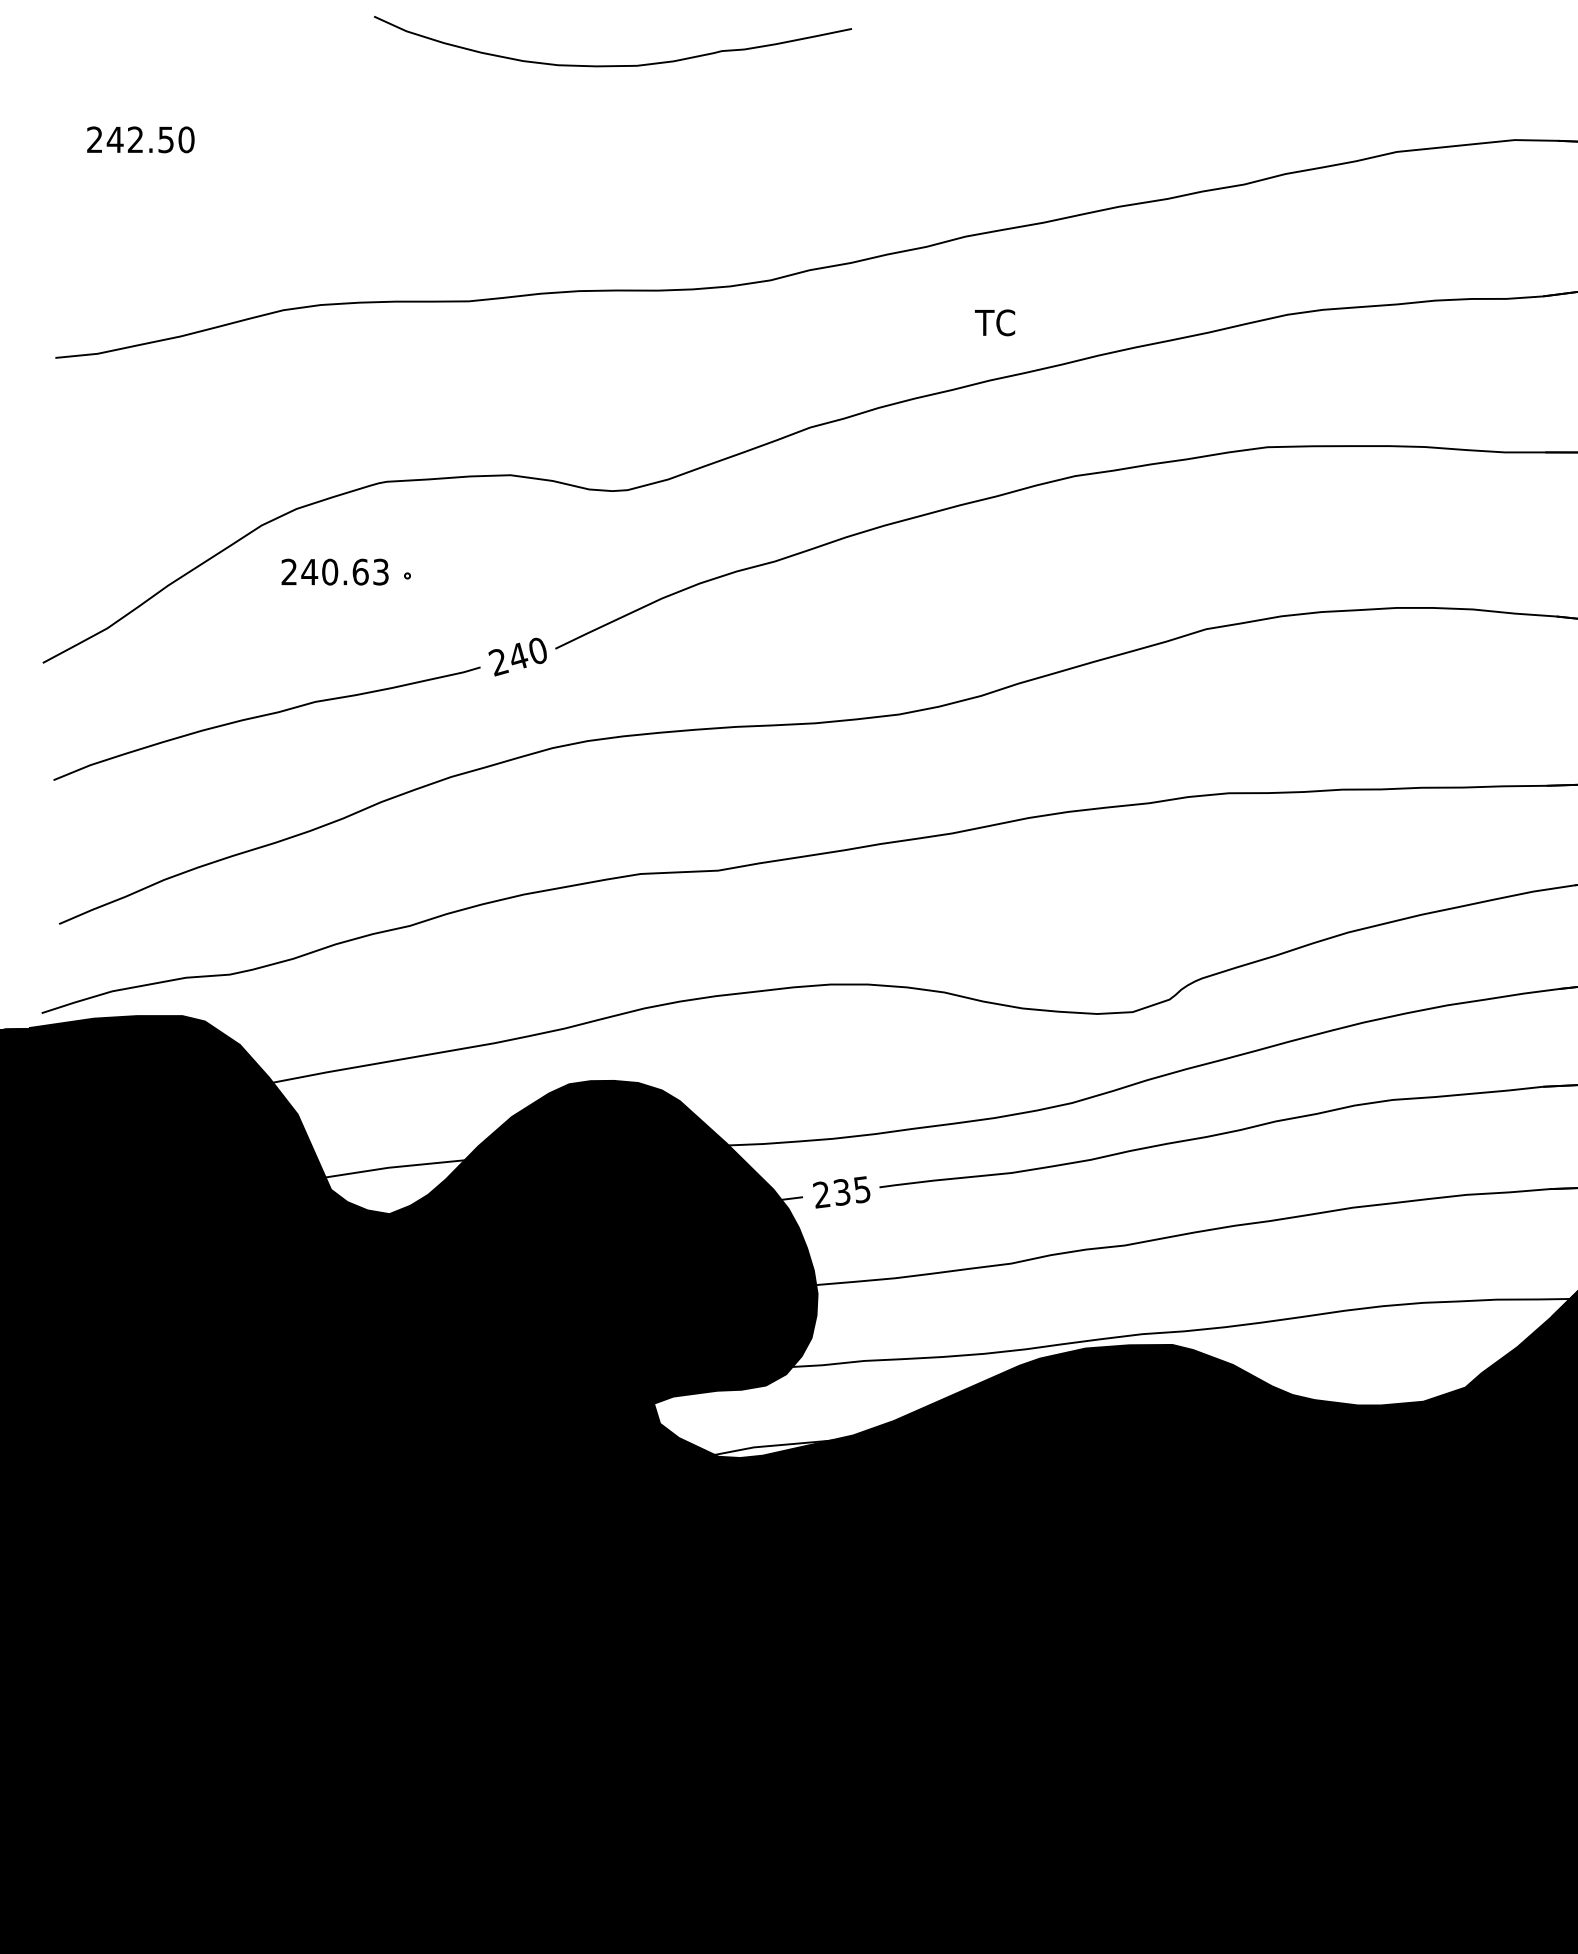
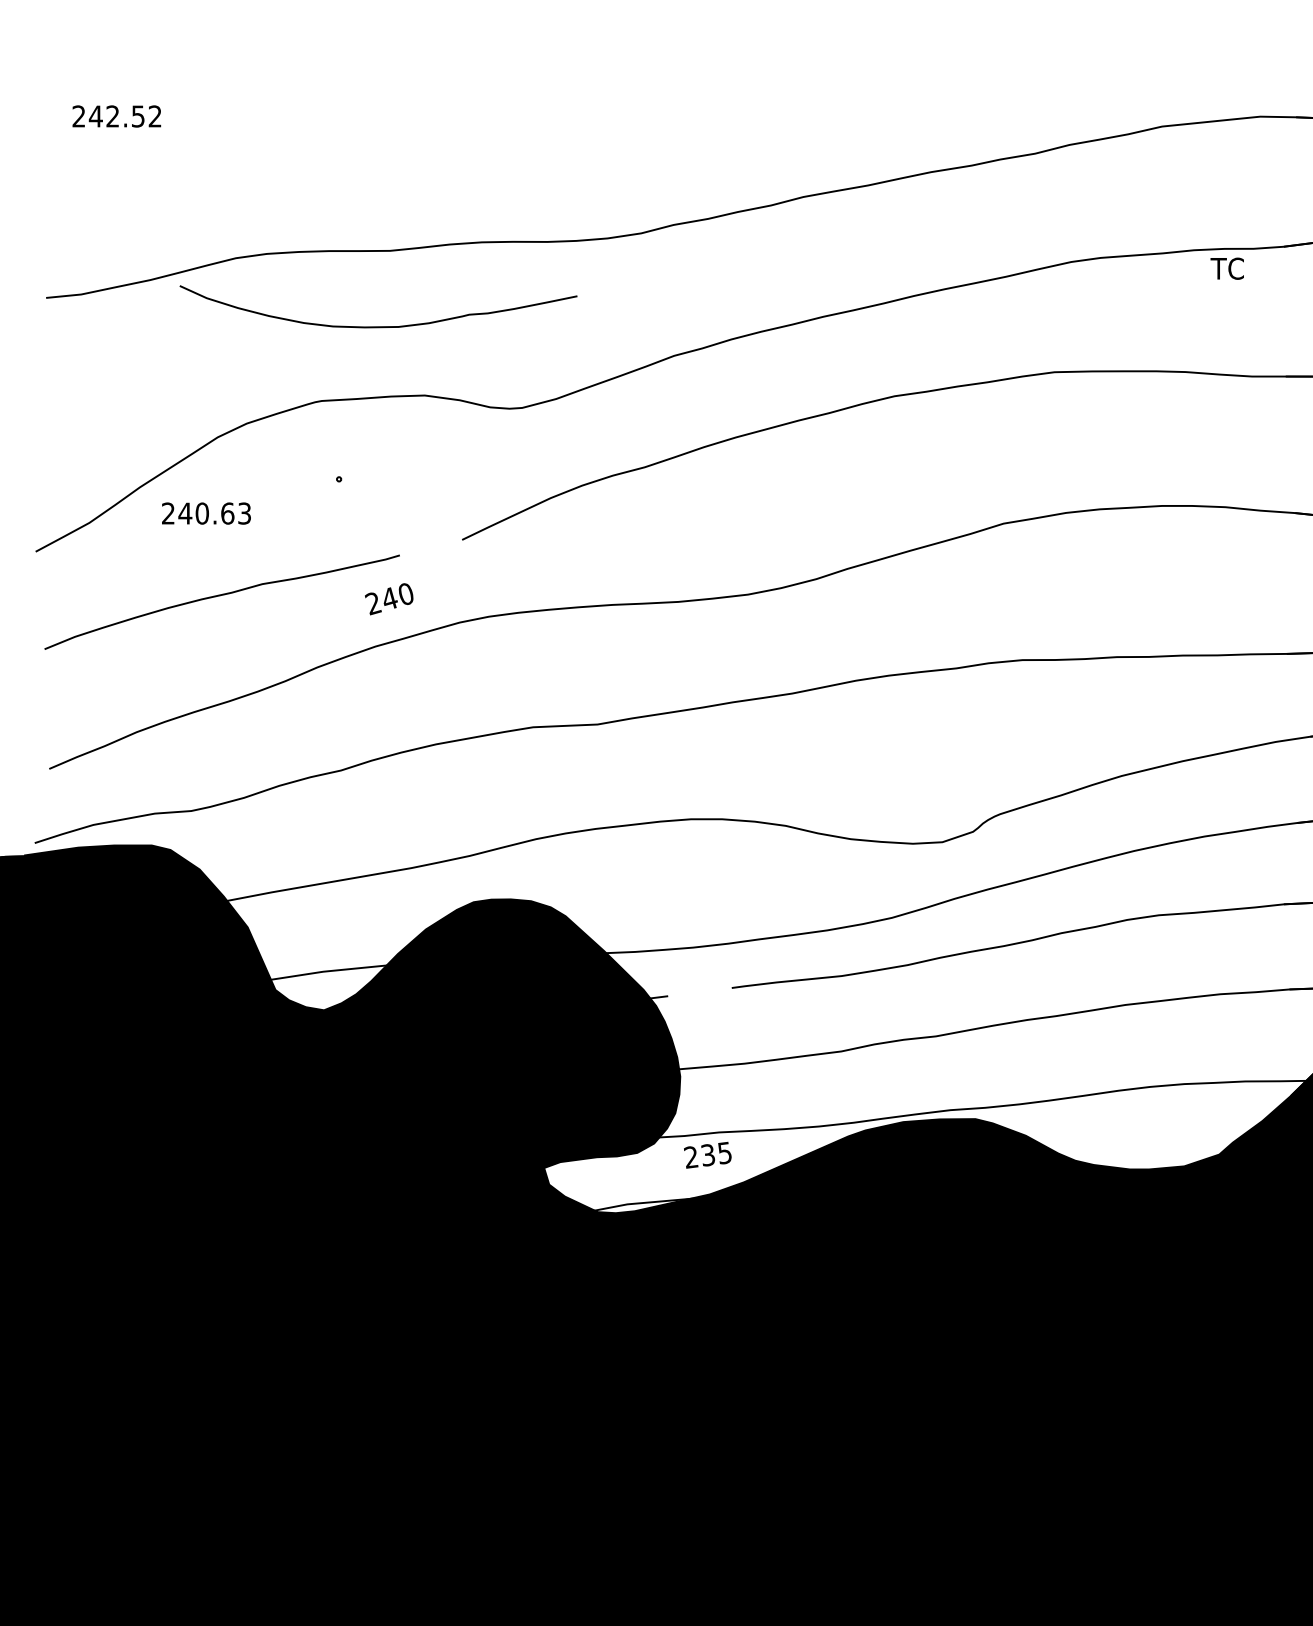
curve: (612, 65) -> (378, 326), moved
text: (186, 139) -> (155, 116), 242.50 -> 242.52
text: (995, 322) -> (1227, 268), moved
text: (334, 571) -> (205, 513), moved
text: (517, 656) -> (389, 598), moved
text: (841, 1192) -> (707, 1155), moved

